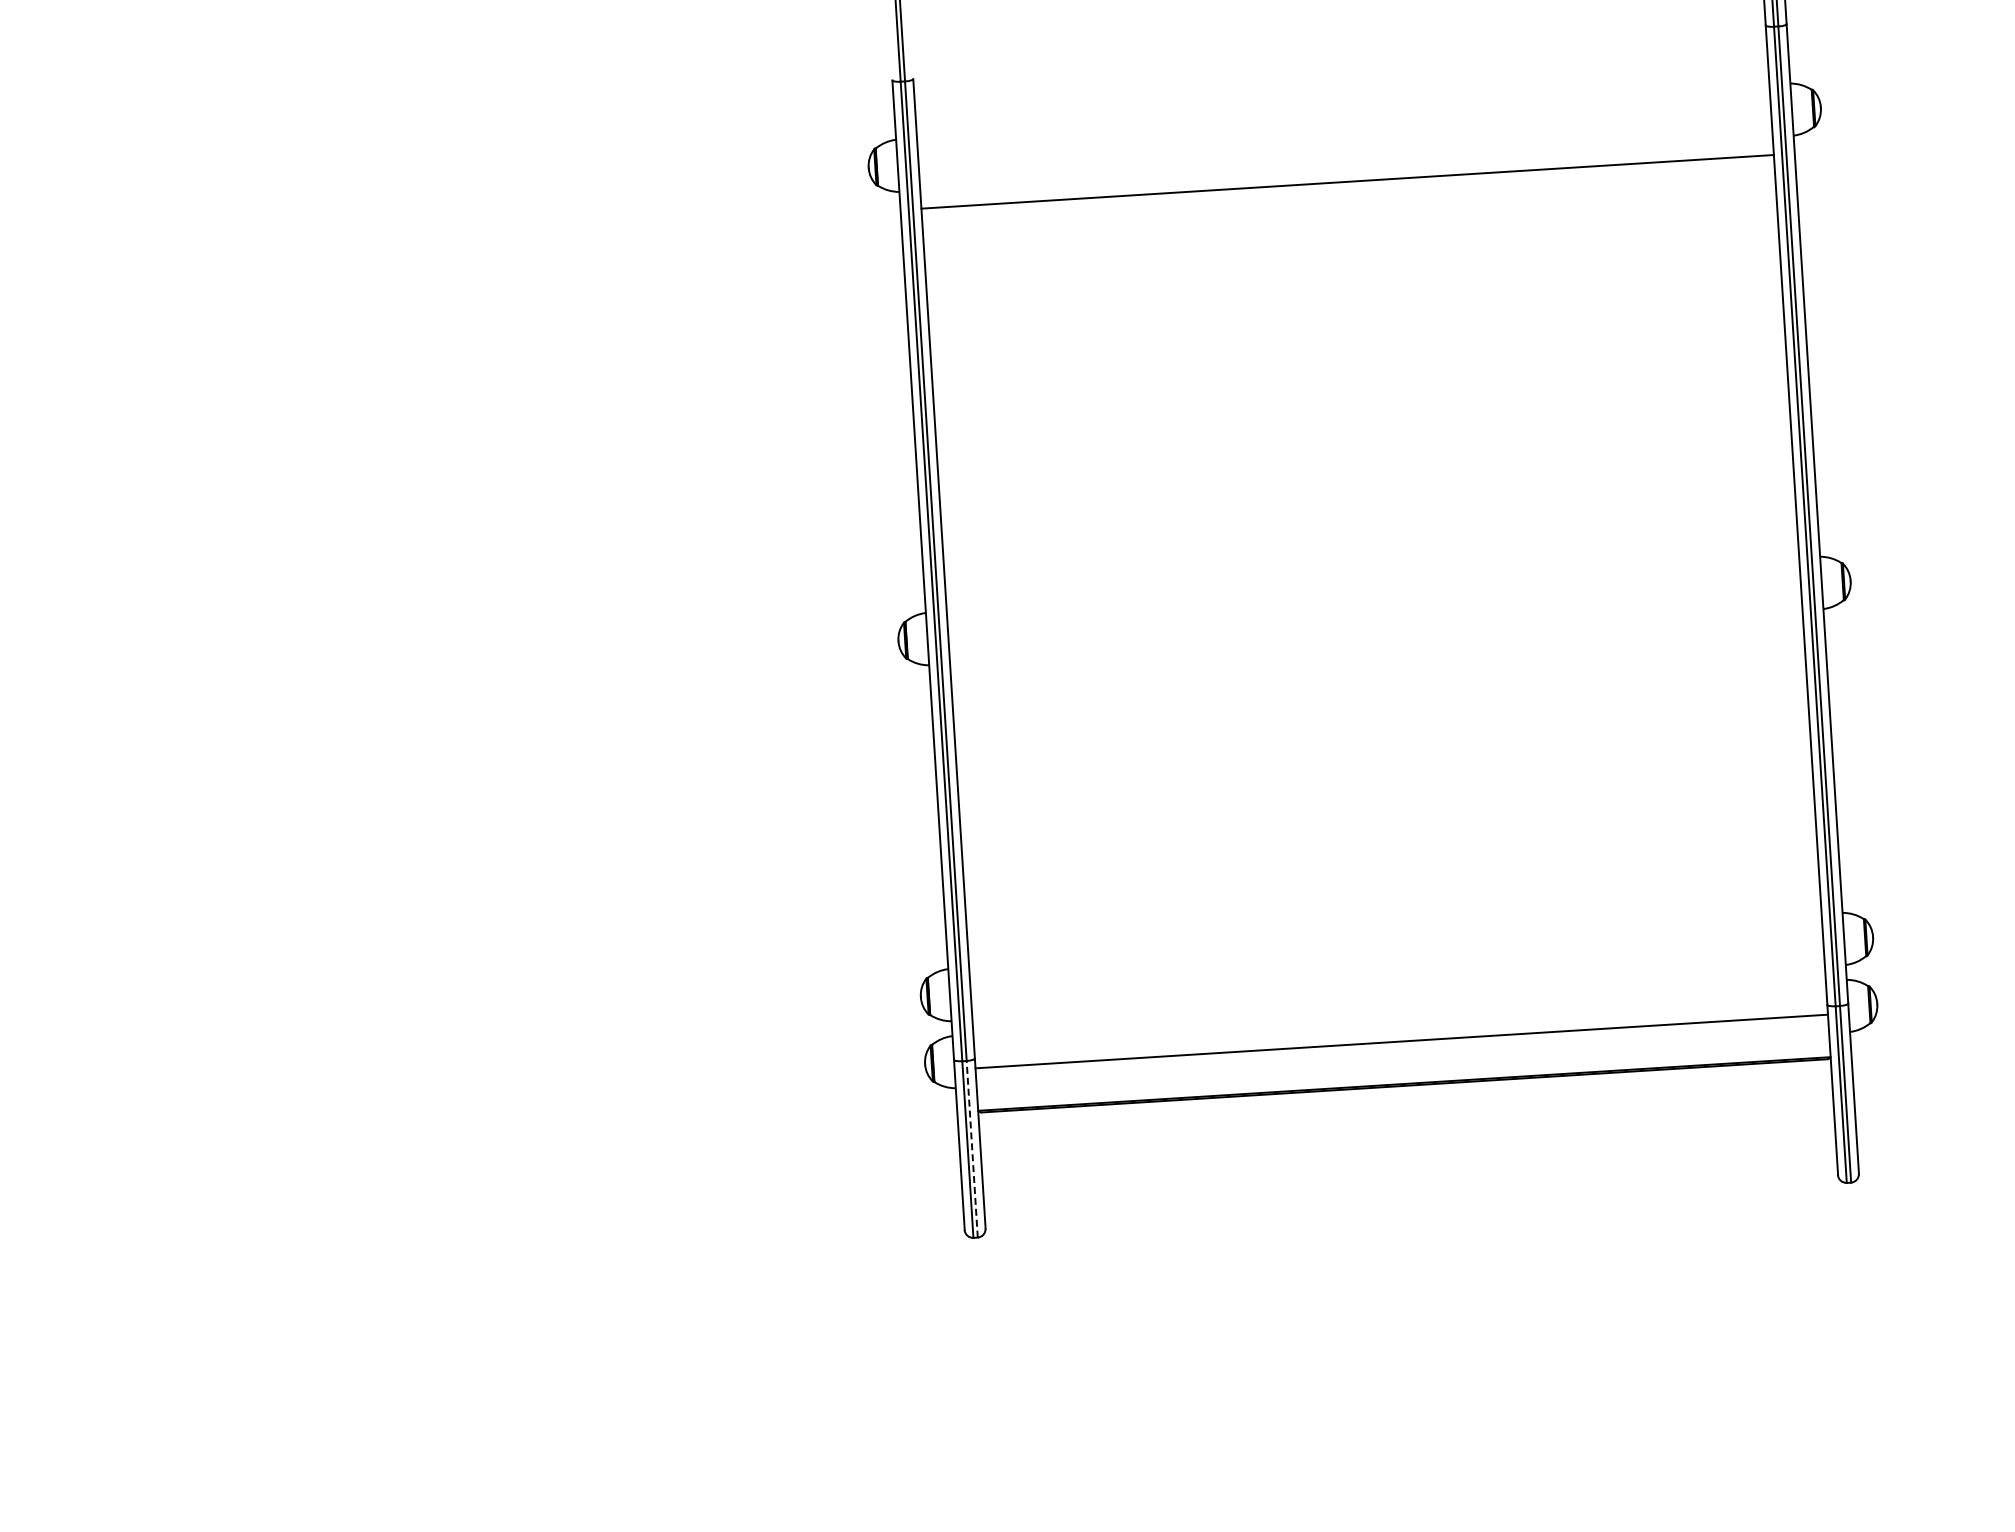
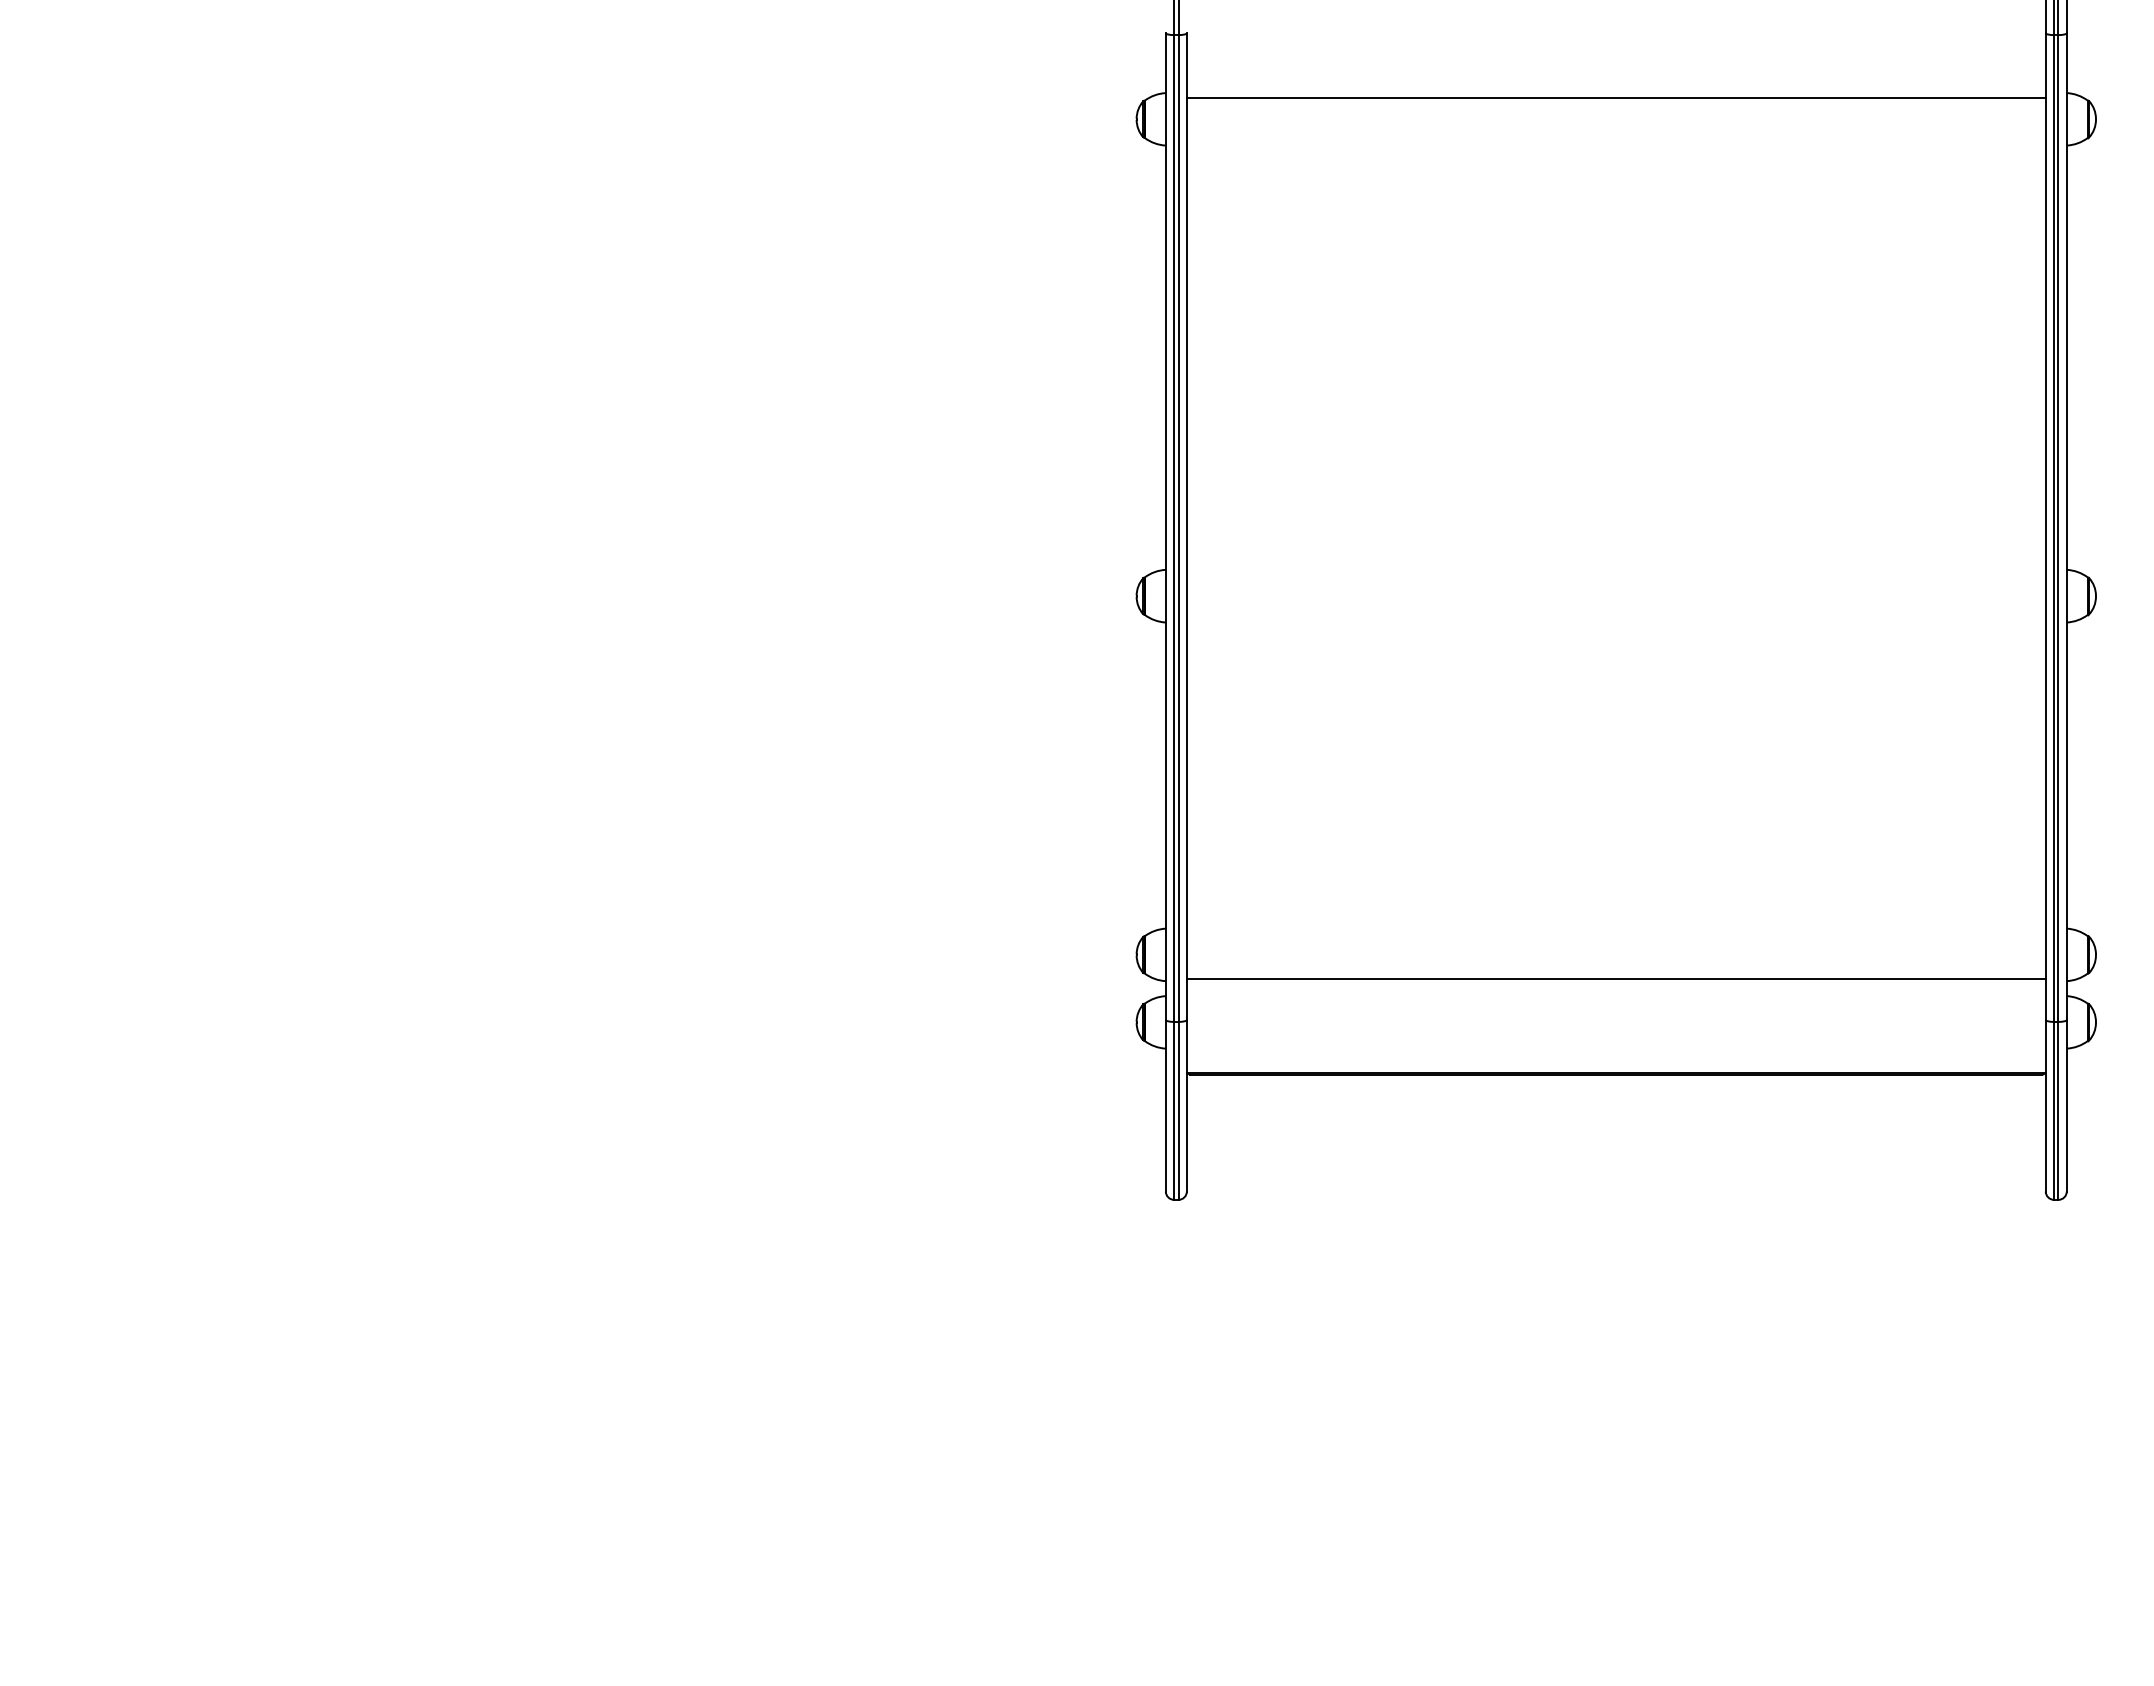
line: (1346, 181) -> (1615, 97), moved
line: (1400, 1041) -> (1615, 978), moved
line: (972, 1148) -> (1178, 1110), dashed -> solid

